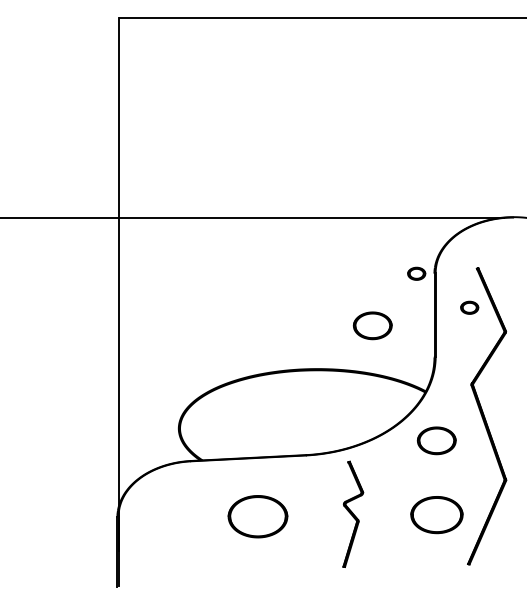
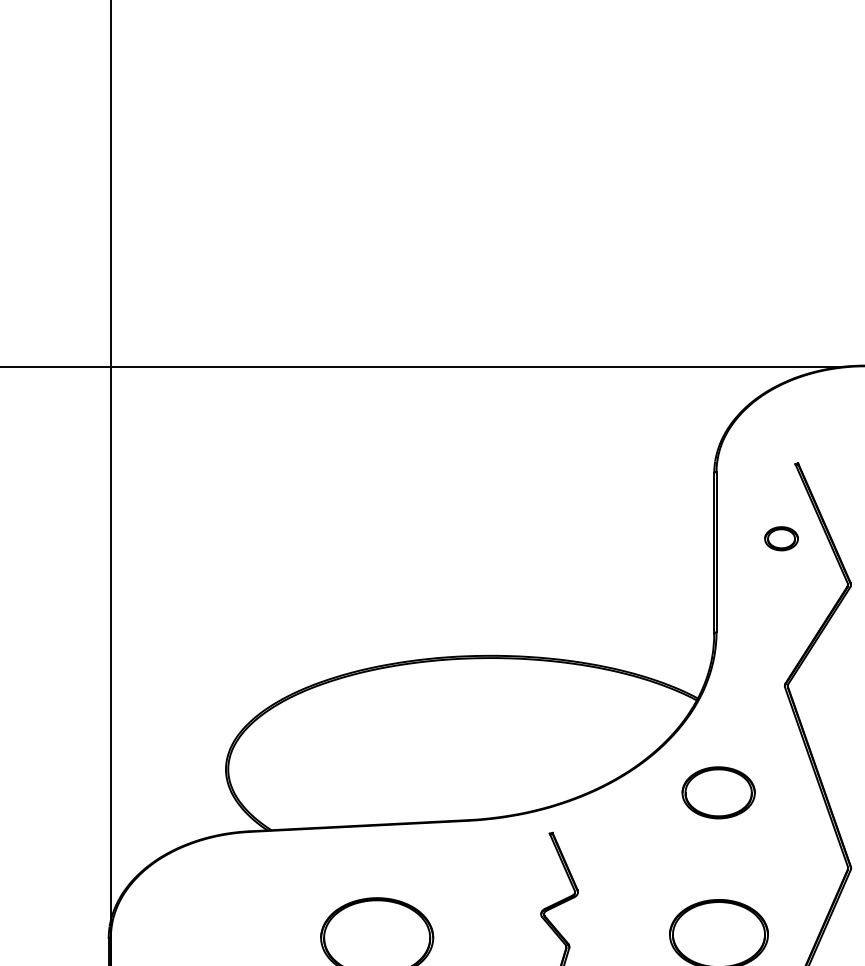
part: (416, 273) -> (679, 473), removed
part: (372, 325) -> (595, 572), removed

